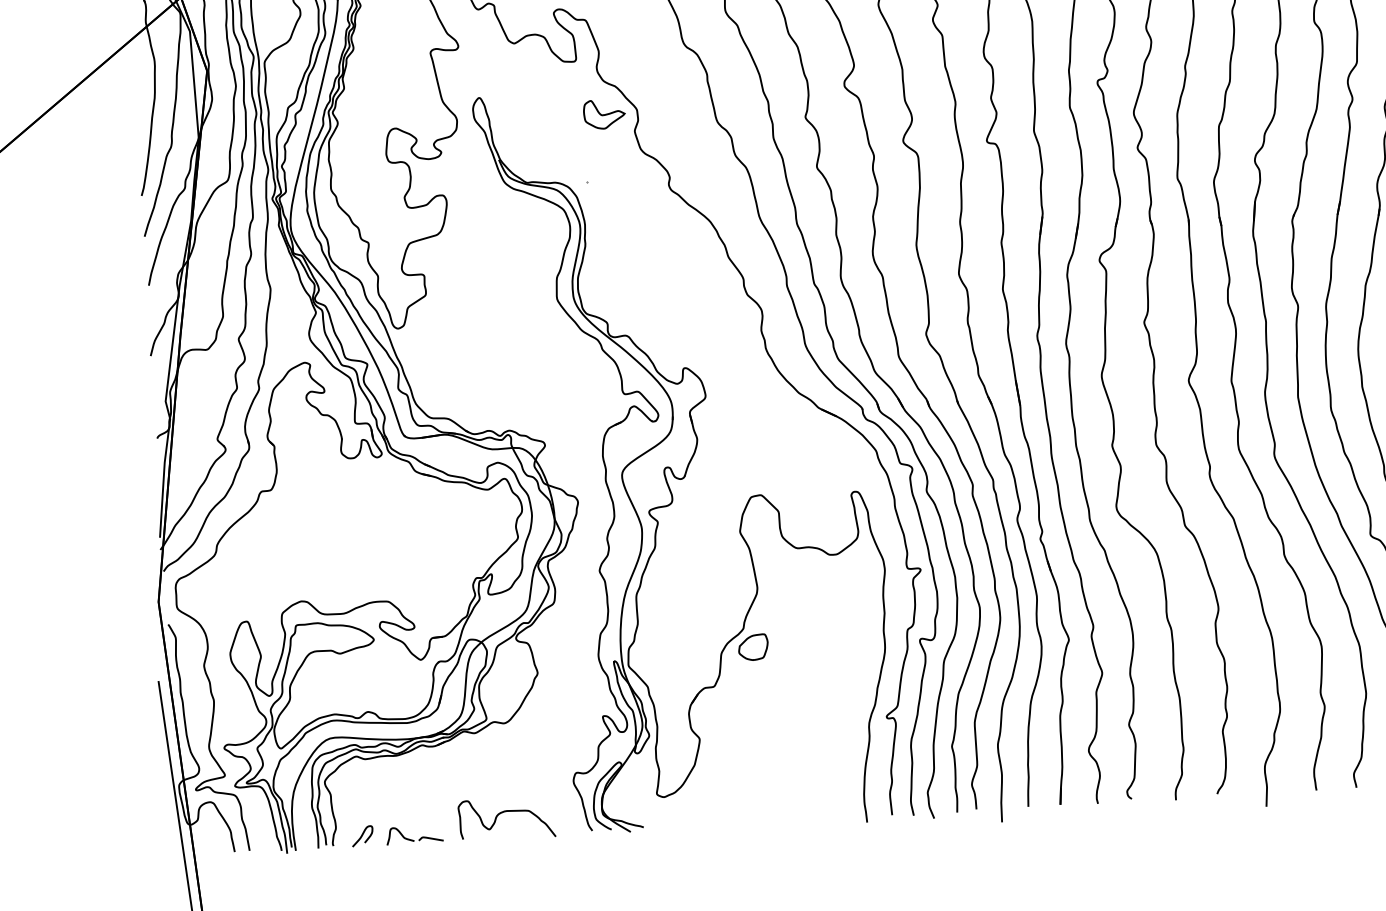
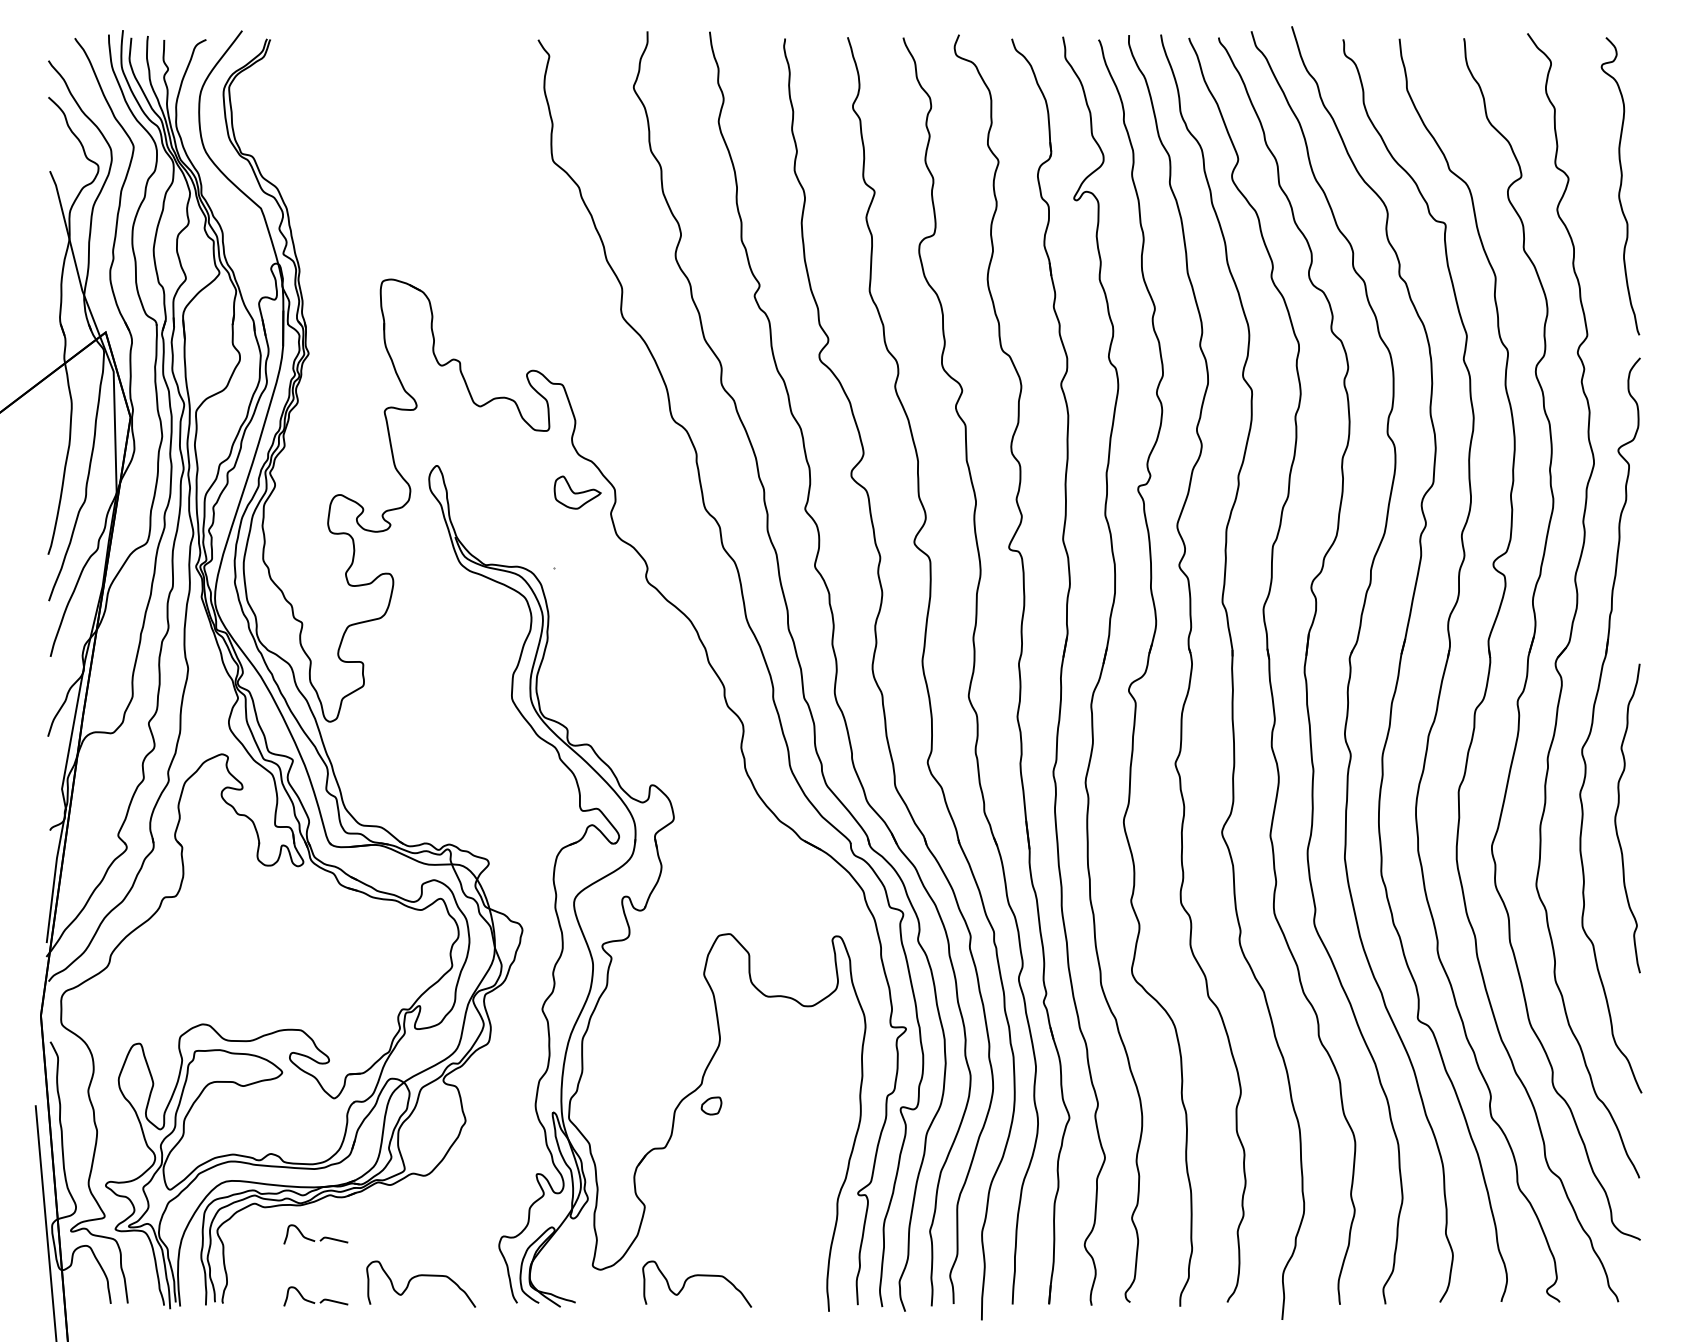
part: (753, 646) -> (711, 1105), size x0.6
part: (411, 780) -> (315, 1234), added
curve: (749, 798) -> (697, 1276), added
curve: (362, 836) -> (256, 1294), removed

